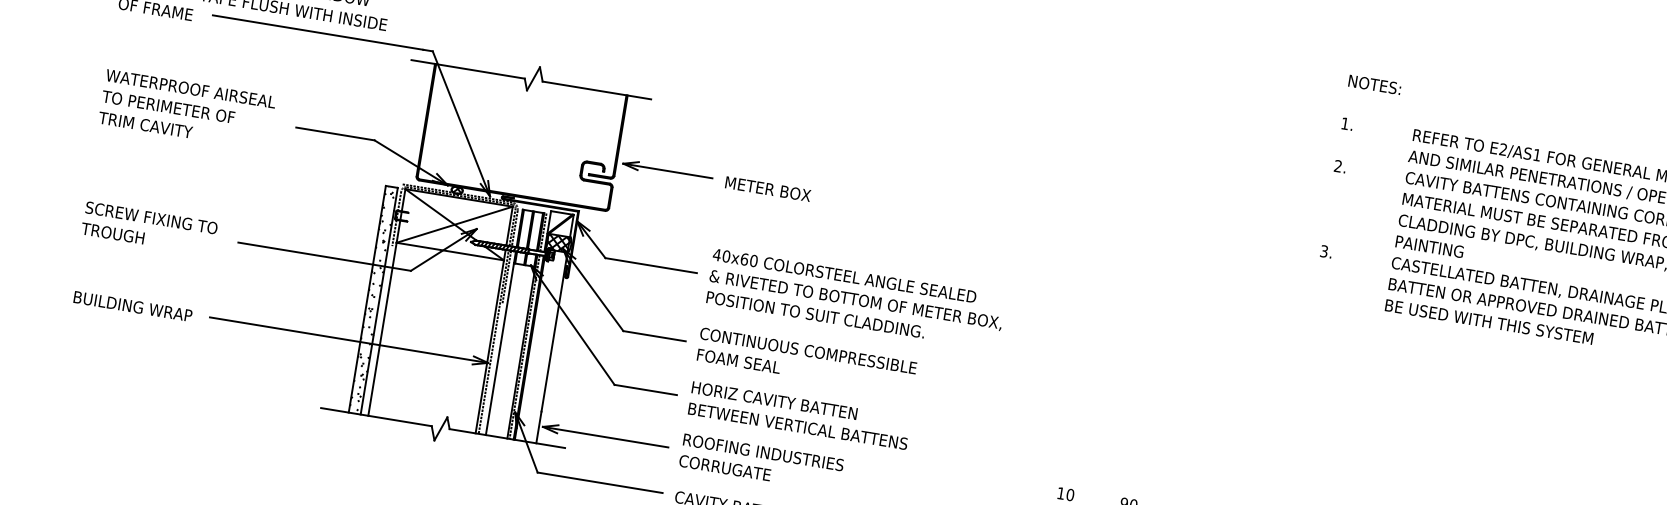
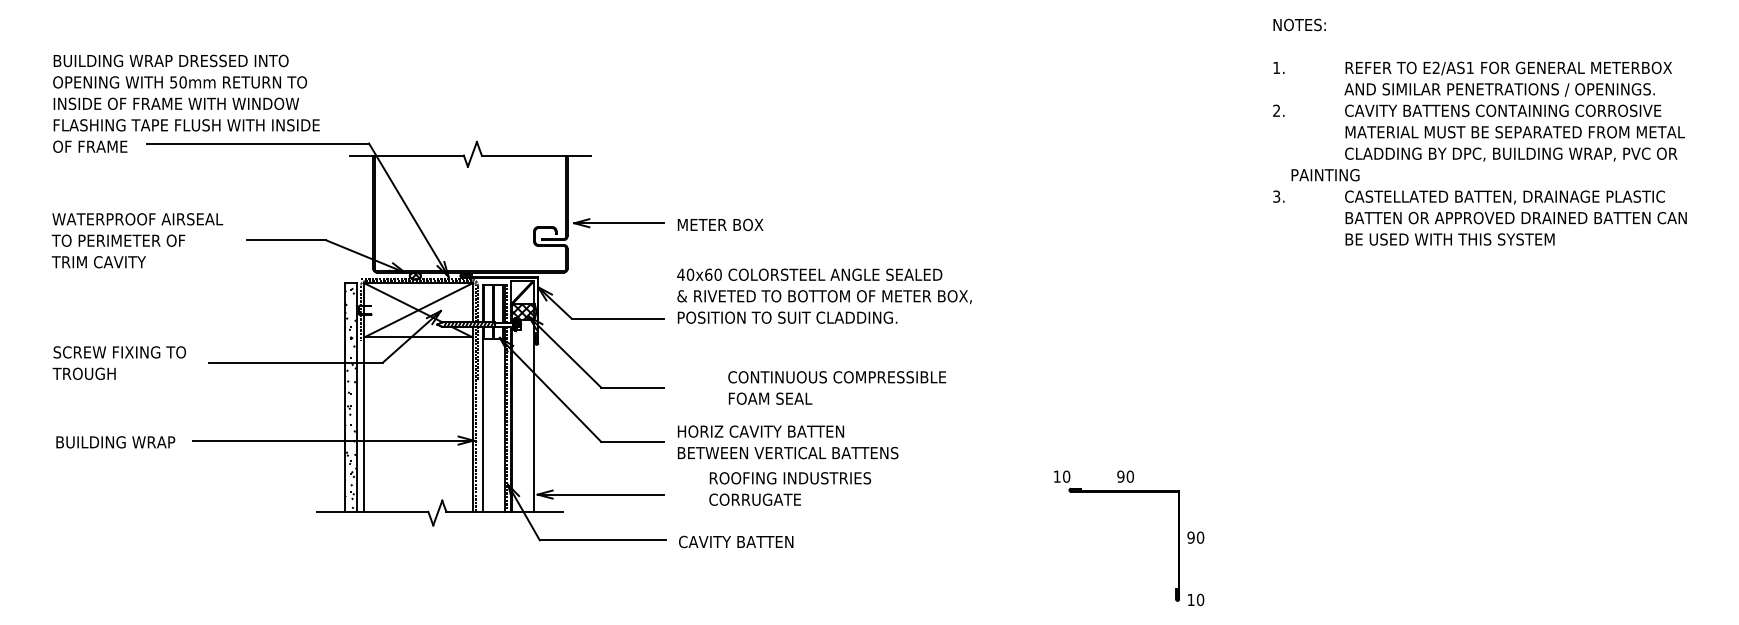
text: (1429, 247) -> (1325, 175), moved
text: (855, 298) -> (824, 295), moved
text: (807, 361) -> (837, 387), moved
text: (761, 462) -> (790, 488), moved

